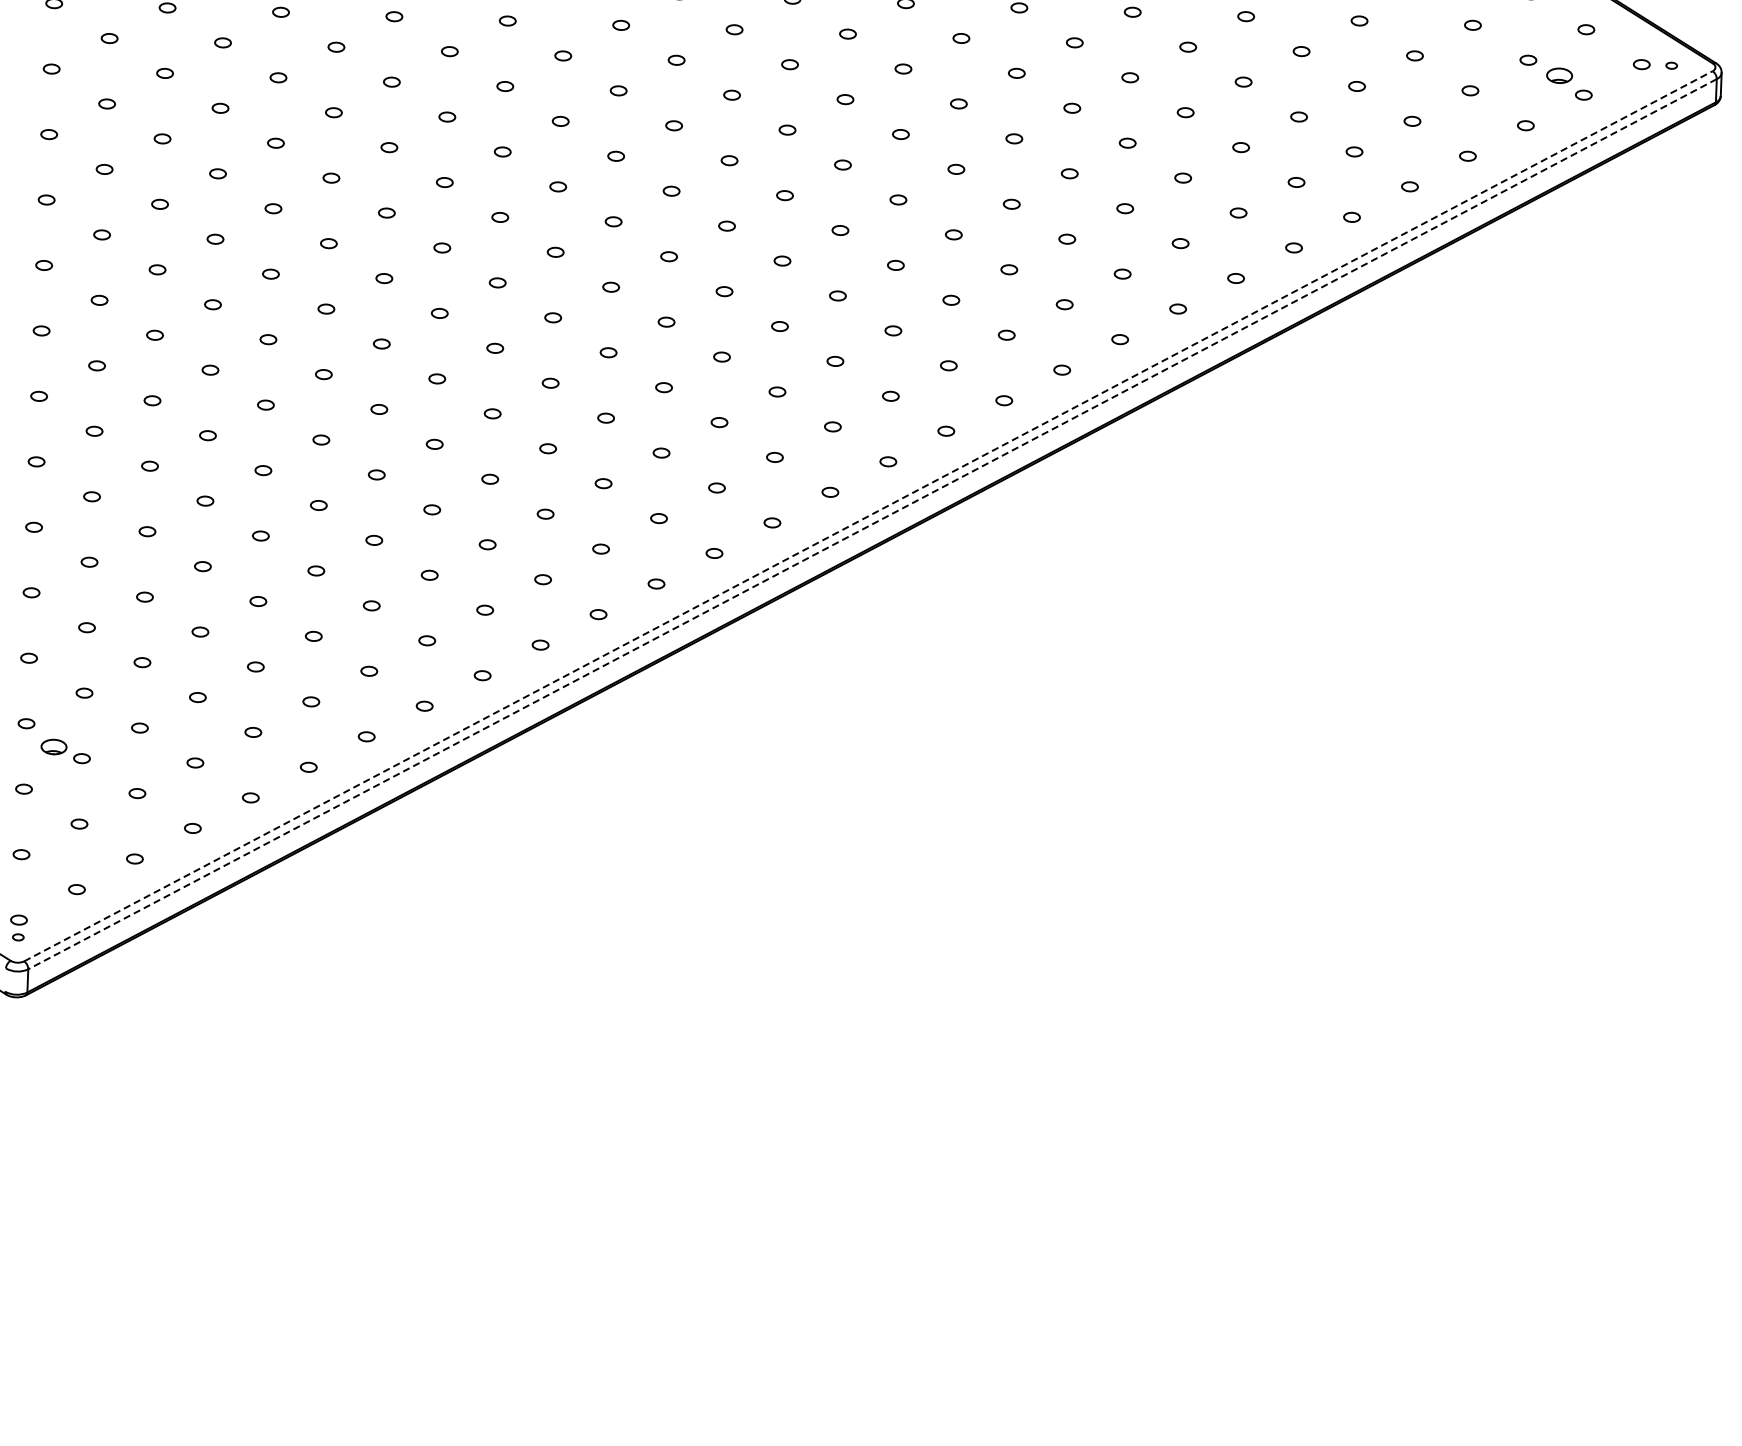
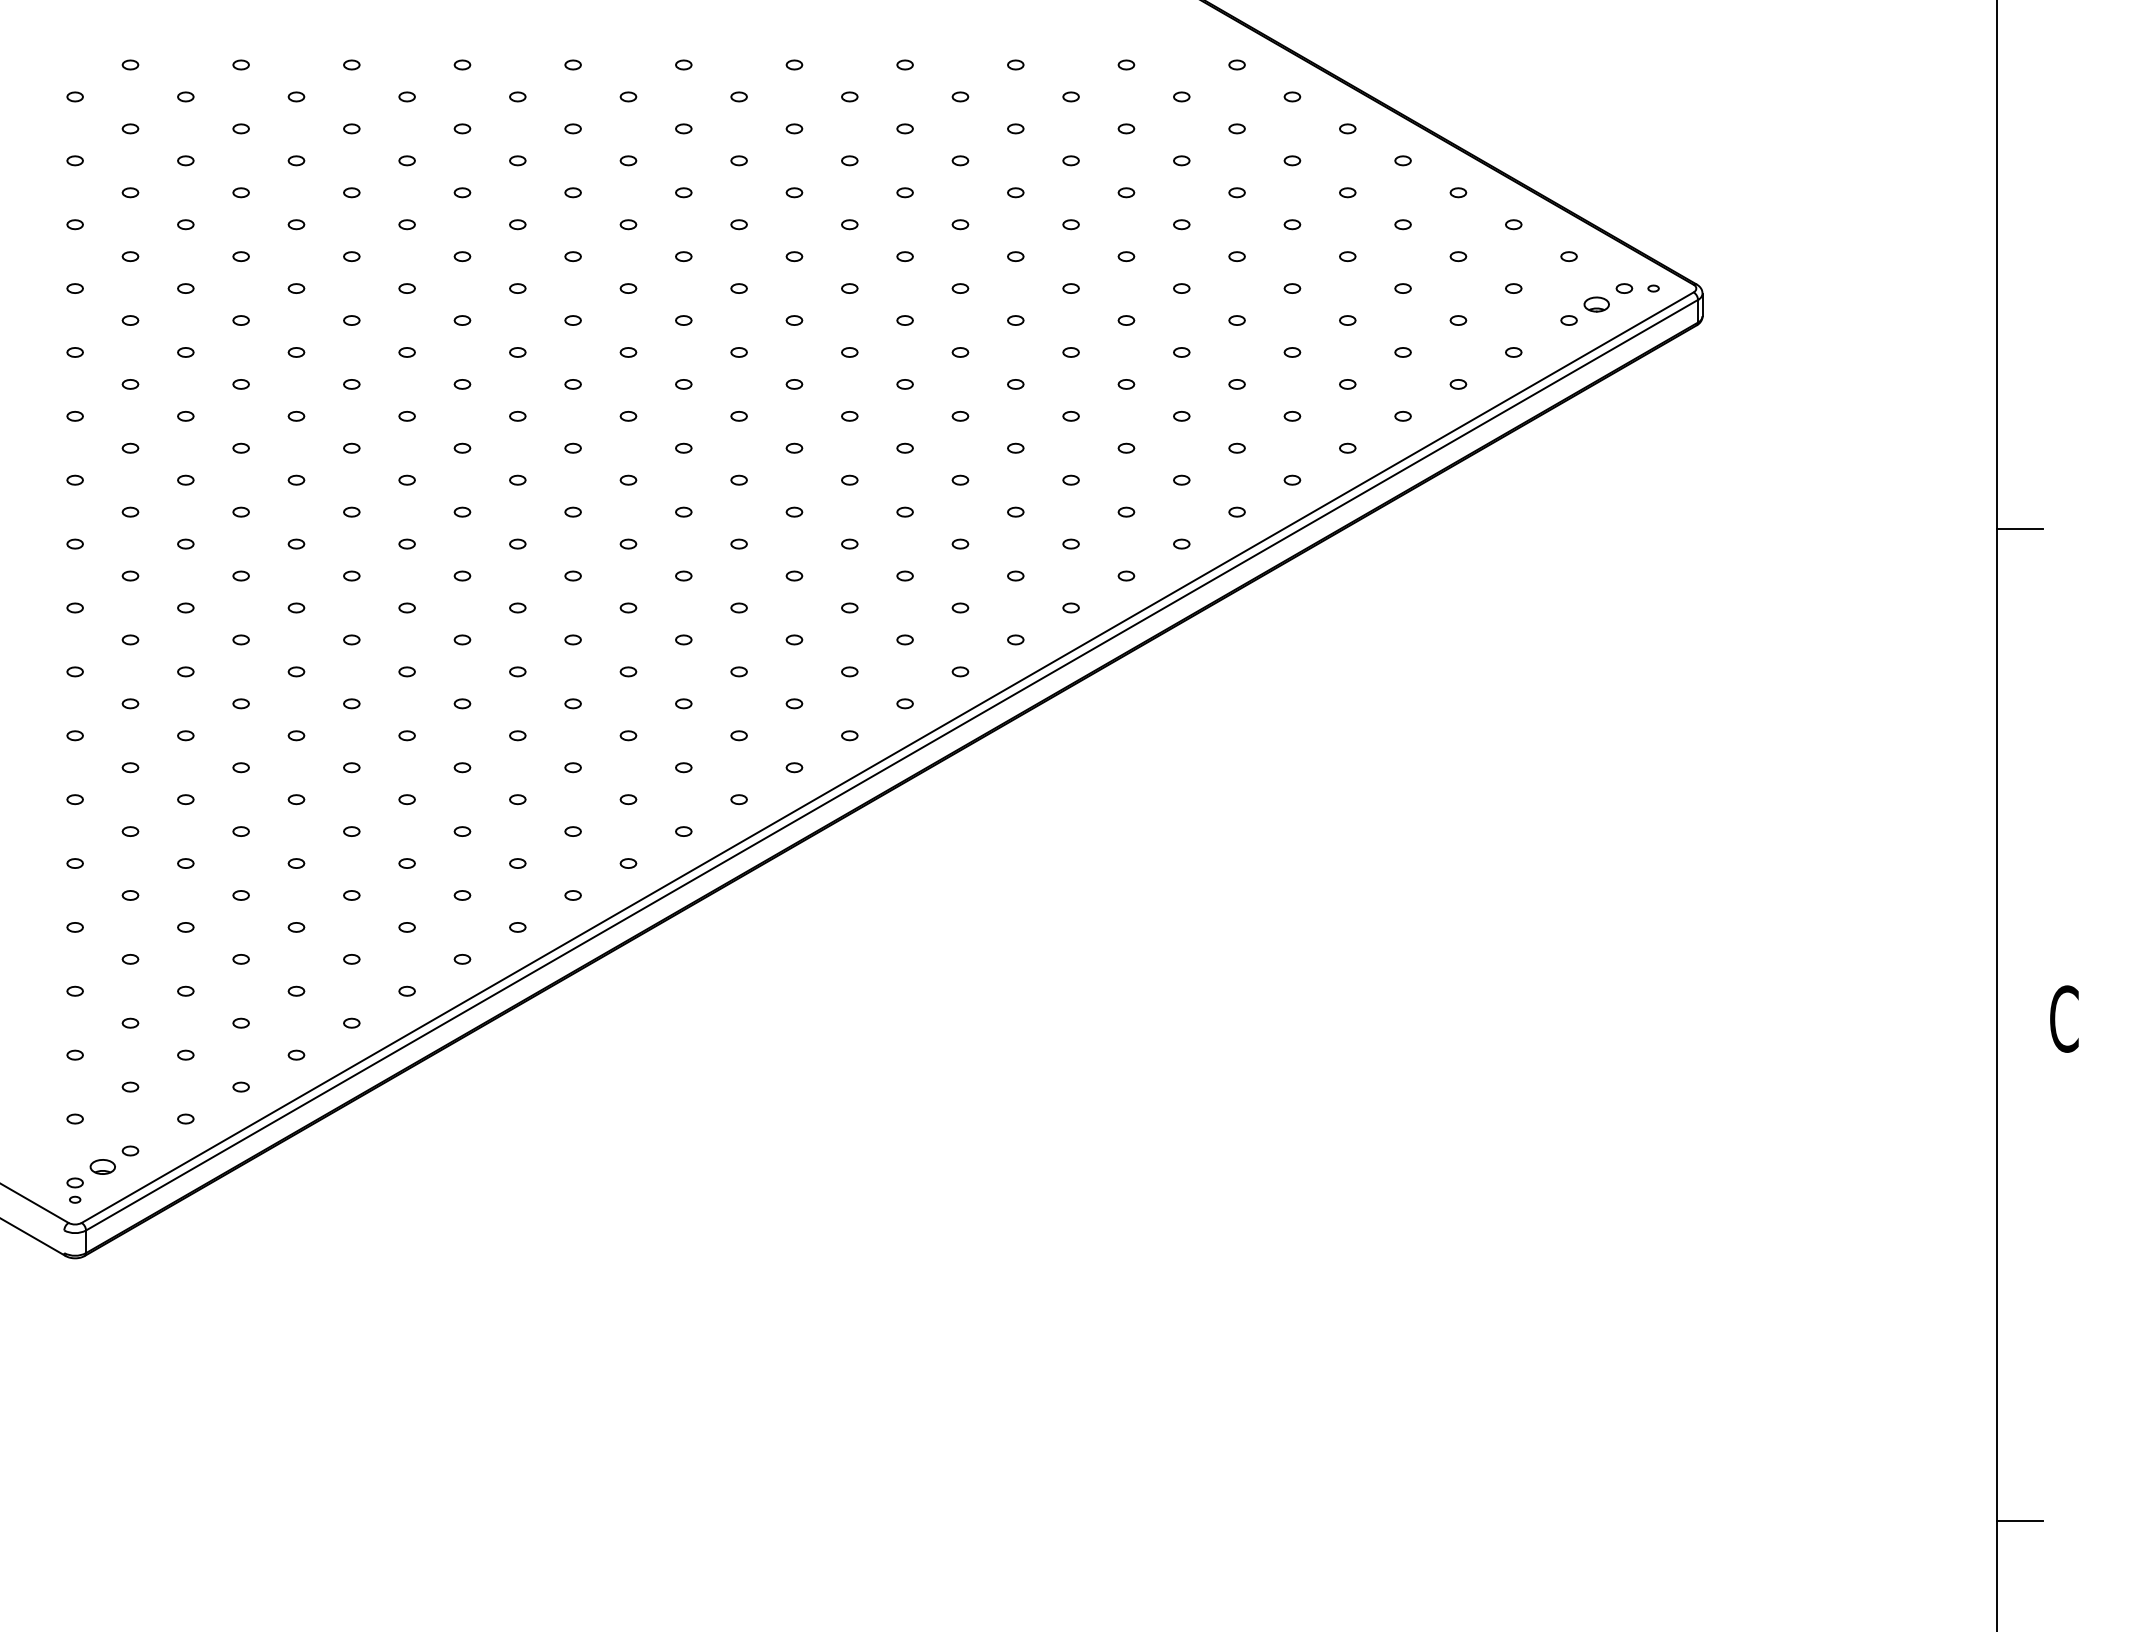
part: (1559, 75) -> (1596, 304), moved
line: (868, 516) -> (887, 757), dashed -> solid
line: (872, 524) -> (892, 765), dashed -> solid
part: (53, 746) -> (102, 1166), moved

